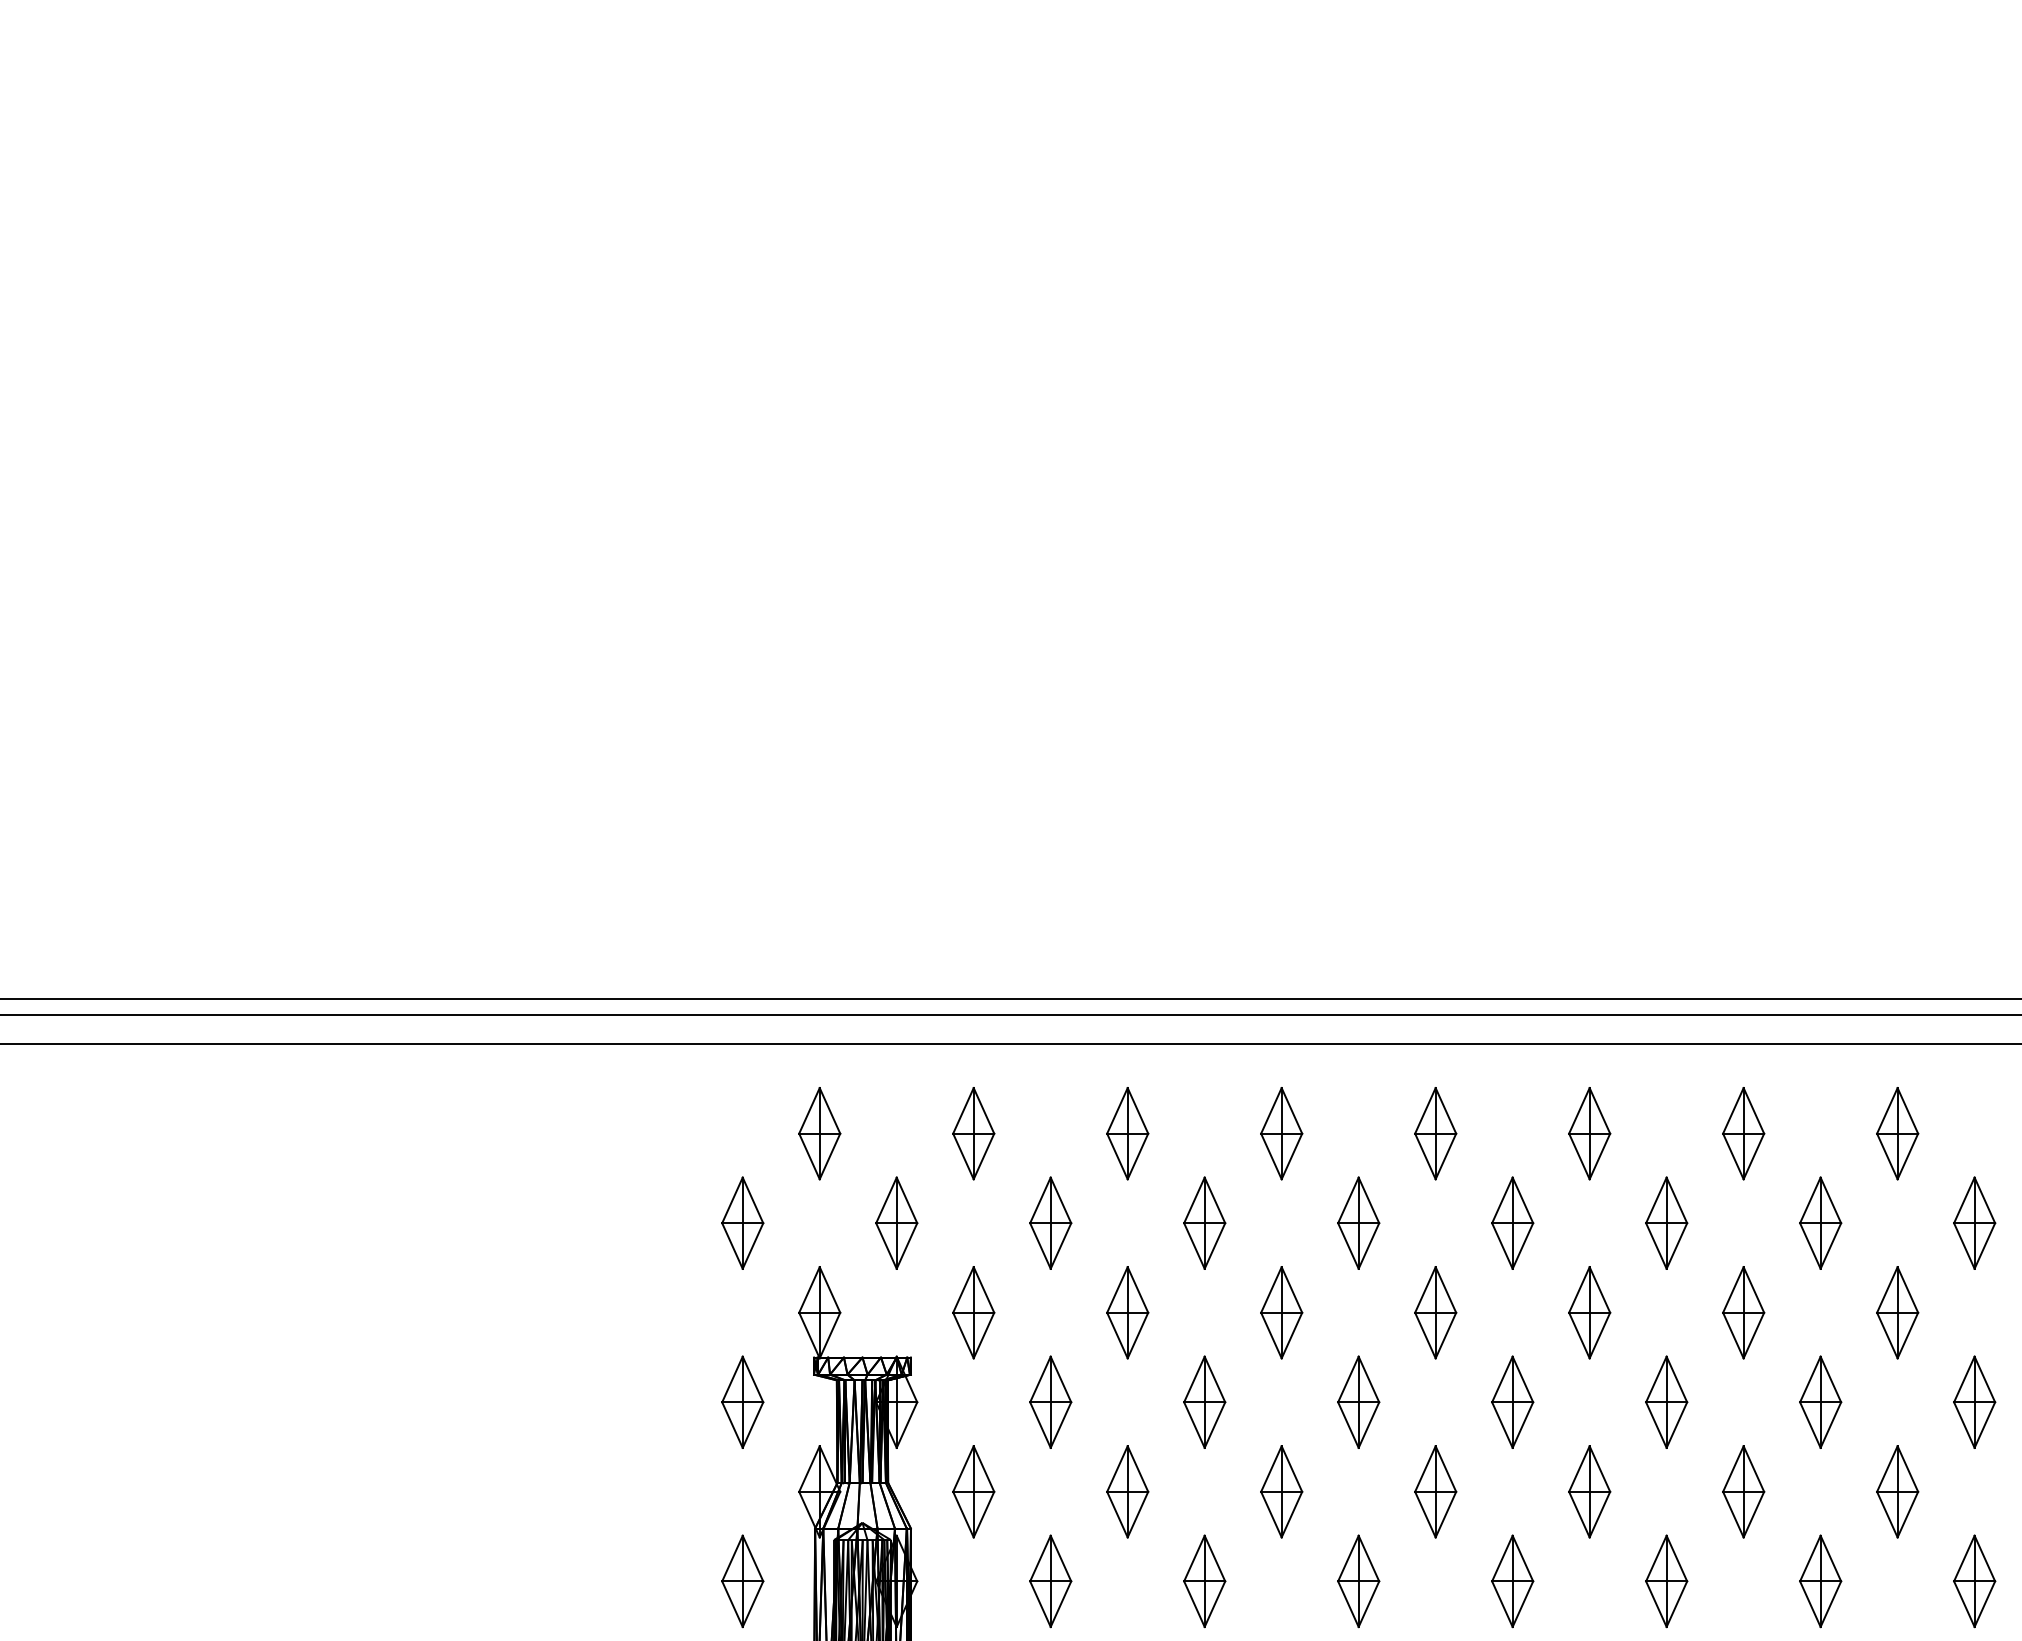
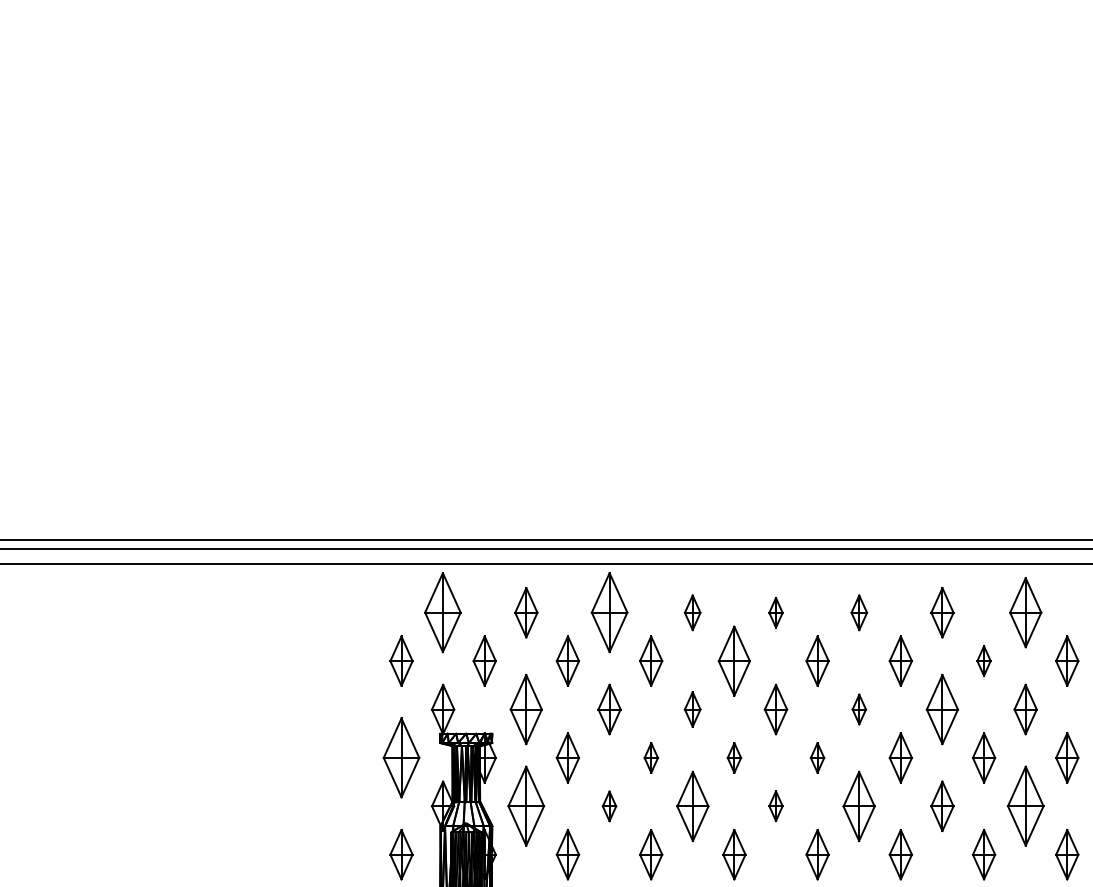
part: (820, 1133) -> (443, 612), size x1.6
part: (1127, 1133) -> (609, 612), size x1.6
part: (1281, 1133) -> (692, 612), size x0.7
part: (1434, 1133) -> (775, 612), size x0.6
part: (1590, 1133) -> (859, 612), size x0.7
part: (1897, 1133) -> (1025, 612), size x1.4
part: (1358, 1222) -> (734, 660), size x1.4
part: (1819, 1222) -> (983, 660), size x0.6
part: (973, 1312) -> (526, 709), size x1.4
part: (1281, 1312) -> (692, 709), size x0.7
part: (1590, 1312) -> (859, 709), size x0.6
part: (1743, 1312) -> (942, 709), size x1.4
part: (742, 1401) -> (401, 757), size x1.6
part: (1205, 1401) -> (651, 757), size x0.6
part: (1358, 1401) -> (734, 757), size x0.6
part: (1512, 1401) -> (817, 757), size x0.6
part: (1281, 1490) -> (692, 805), size x1.4
part: (1434, 1490) -> (775, 805), size x0.6
part: (1590, 1490) -> (859, 805), size x1.4
part: (973, 1492) -> (526, 806), size x1.6
part: (1127, 1492) -> (609, 806), size x0.6
part: (1897, 1492) -> (1025, 806), size x1.6

